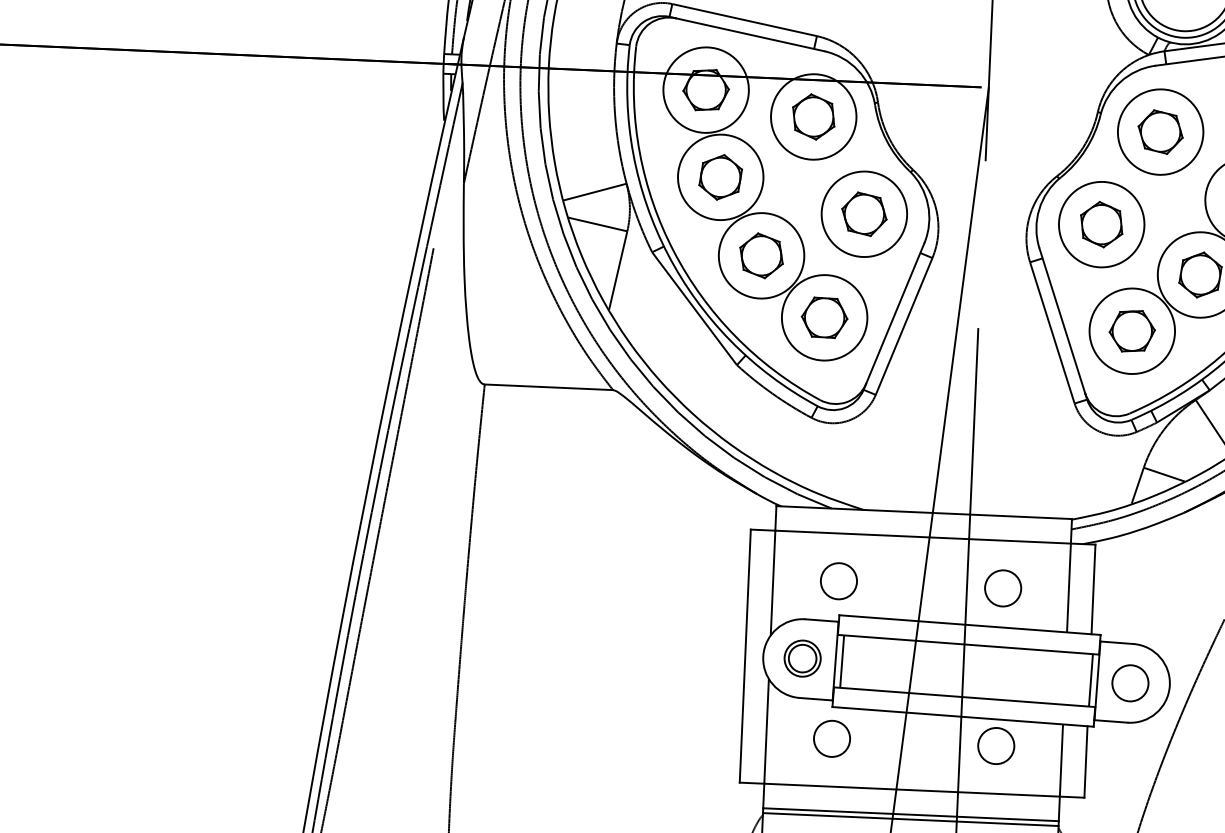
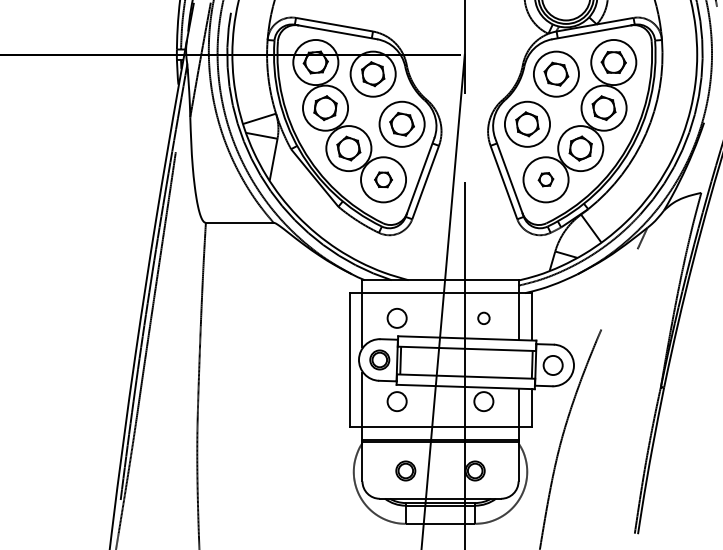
part: (824, 317) -> (383, 179), size x0.7
part: (1131, 330) -> (545, 179), size x0.6
circle: (1002, 588) -> (483, 318), size x0.6

